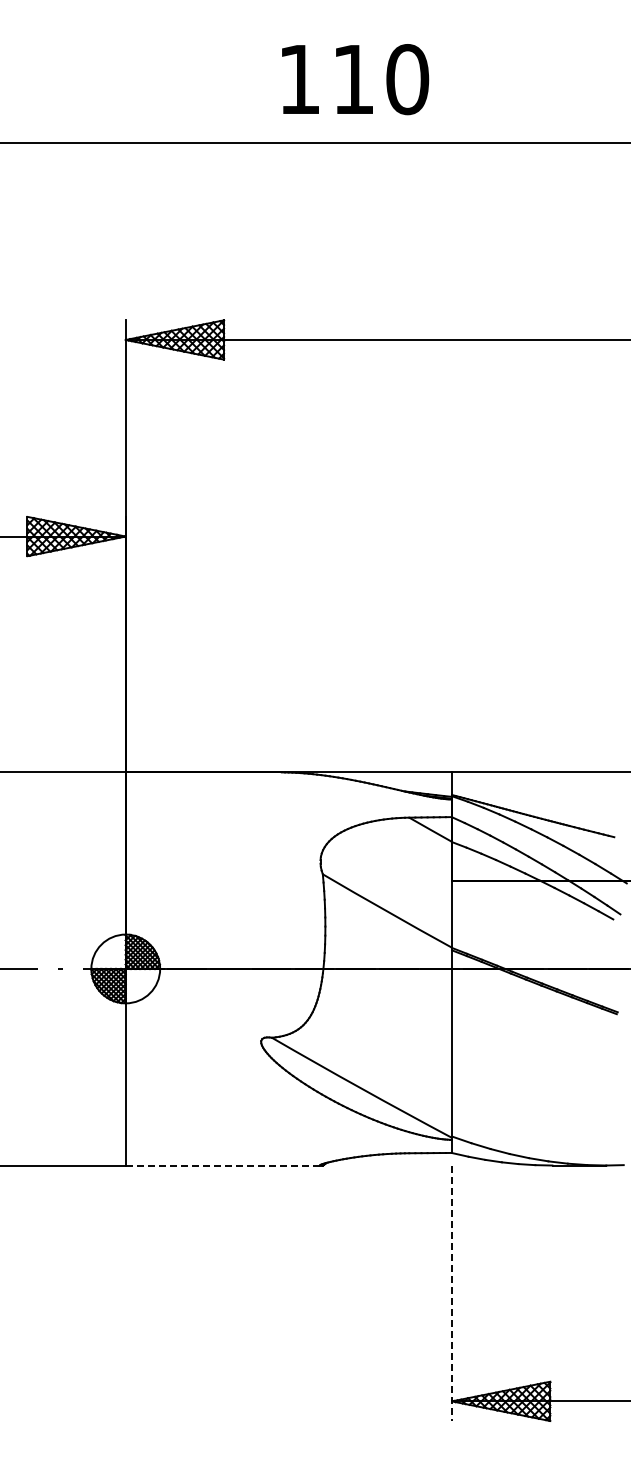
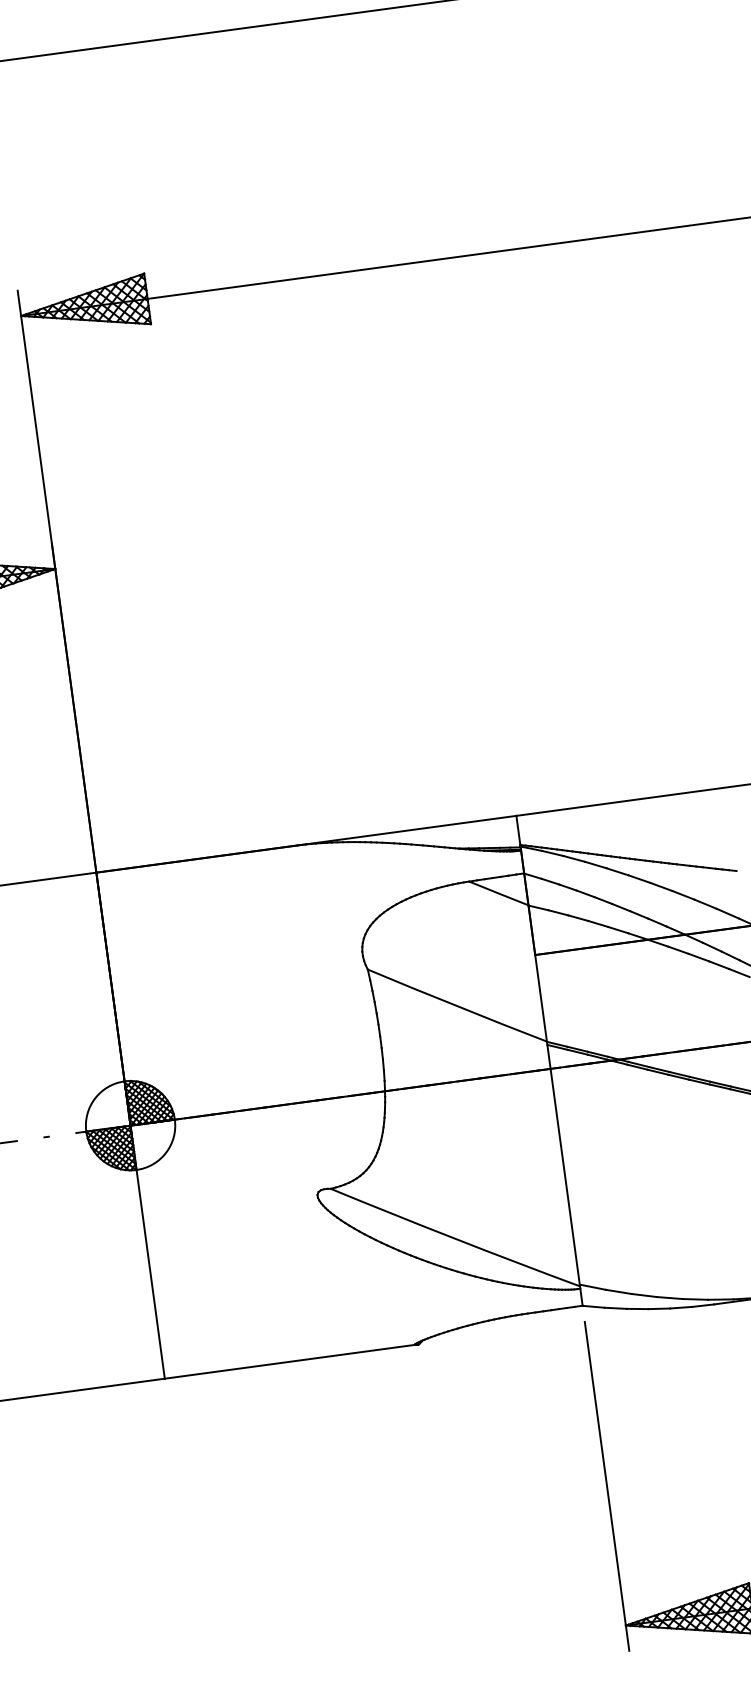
line: (223, 1165) -> (290, 1361), dashed -> solid
line: (452, 1293) -> (607, 1486), dashed -> solid

